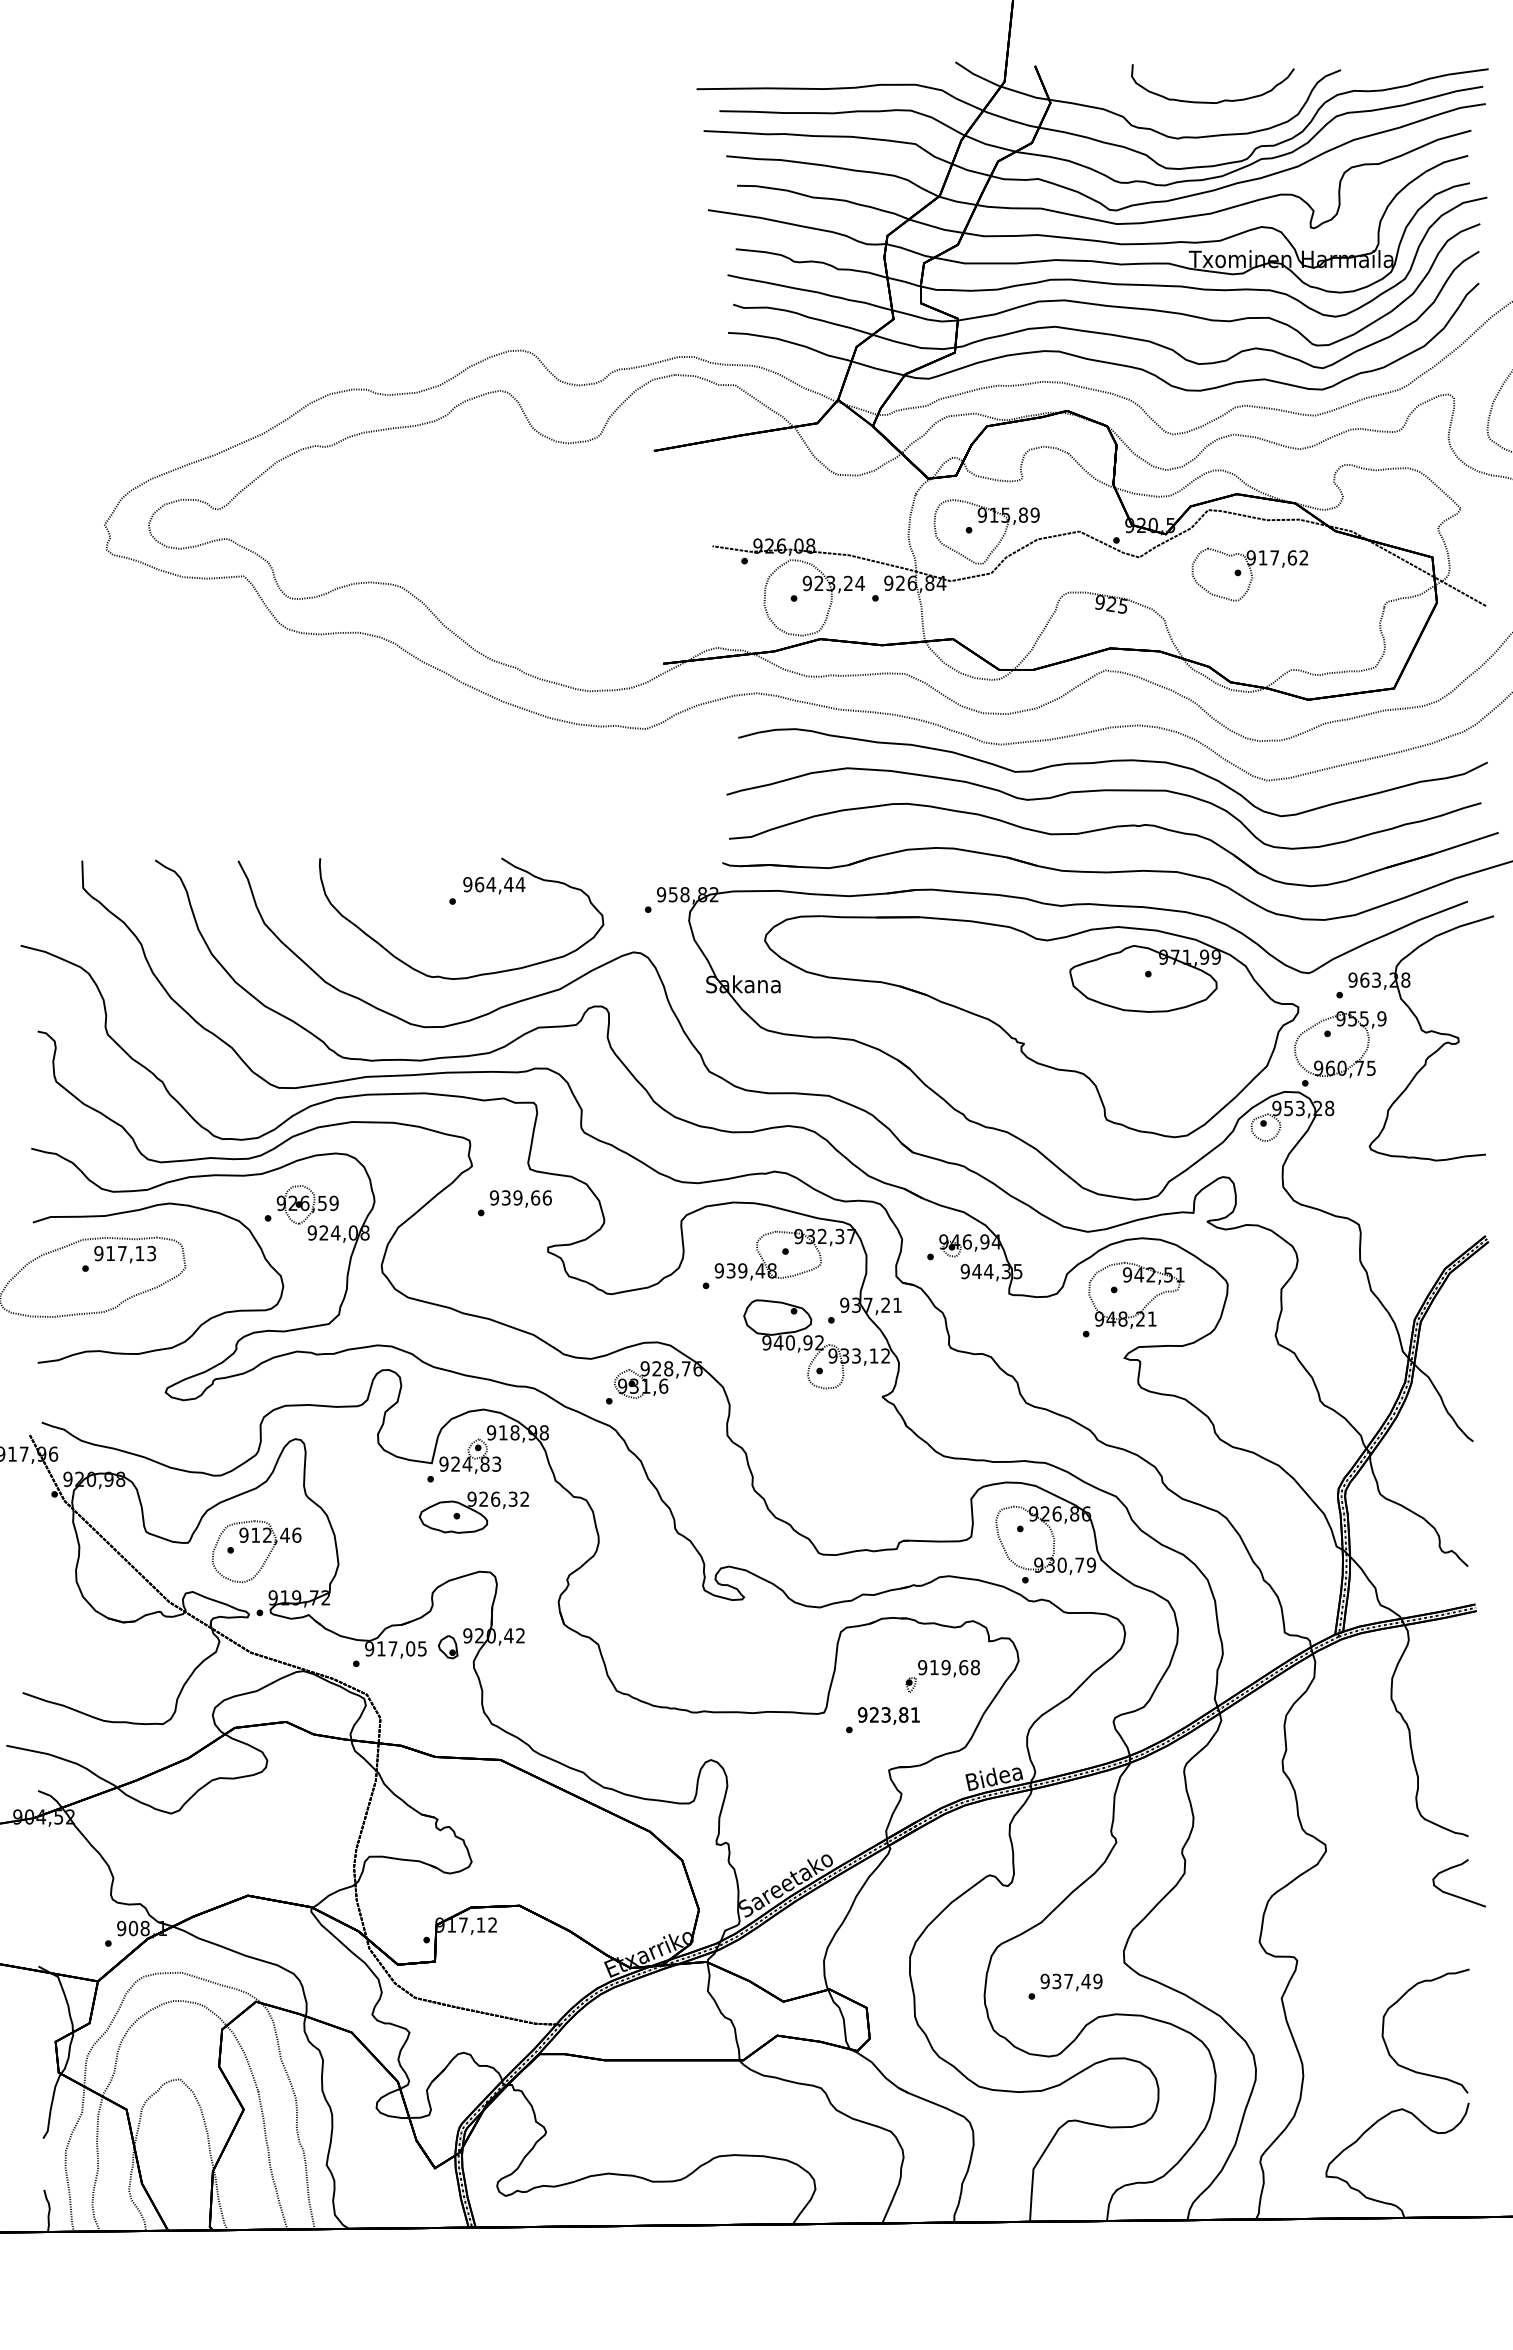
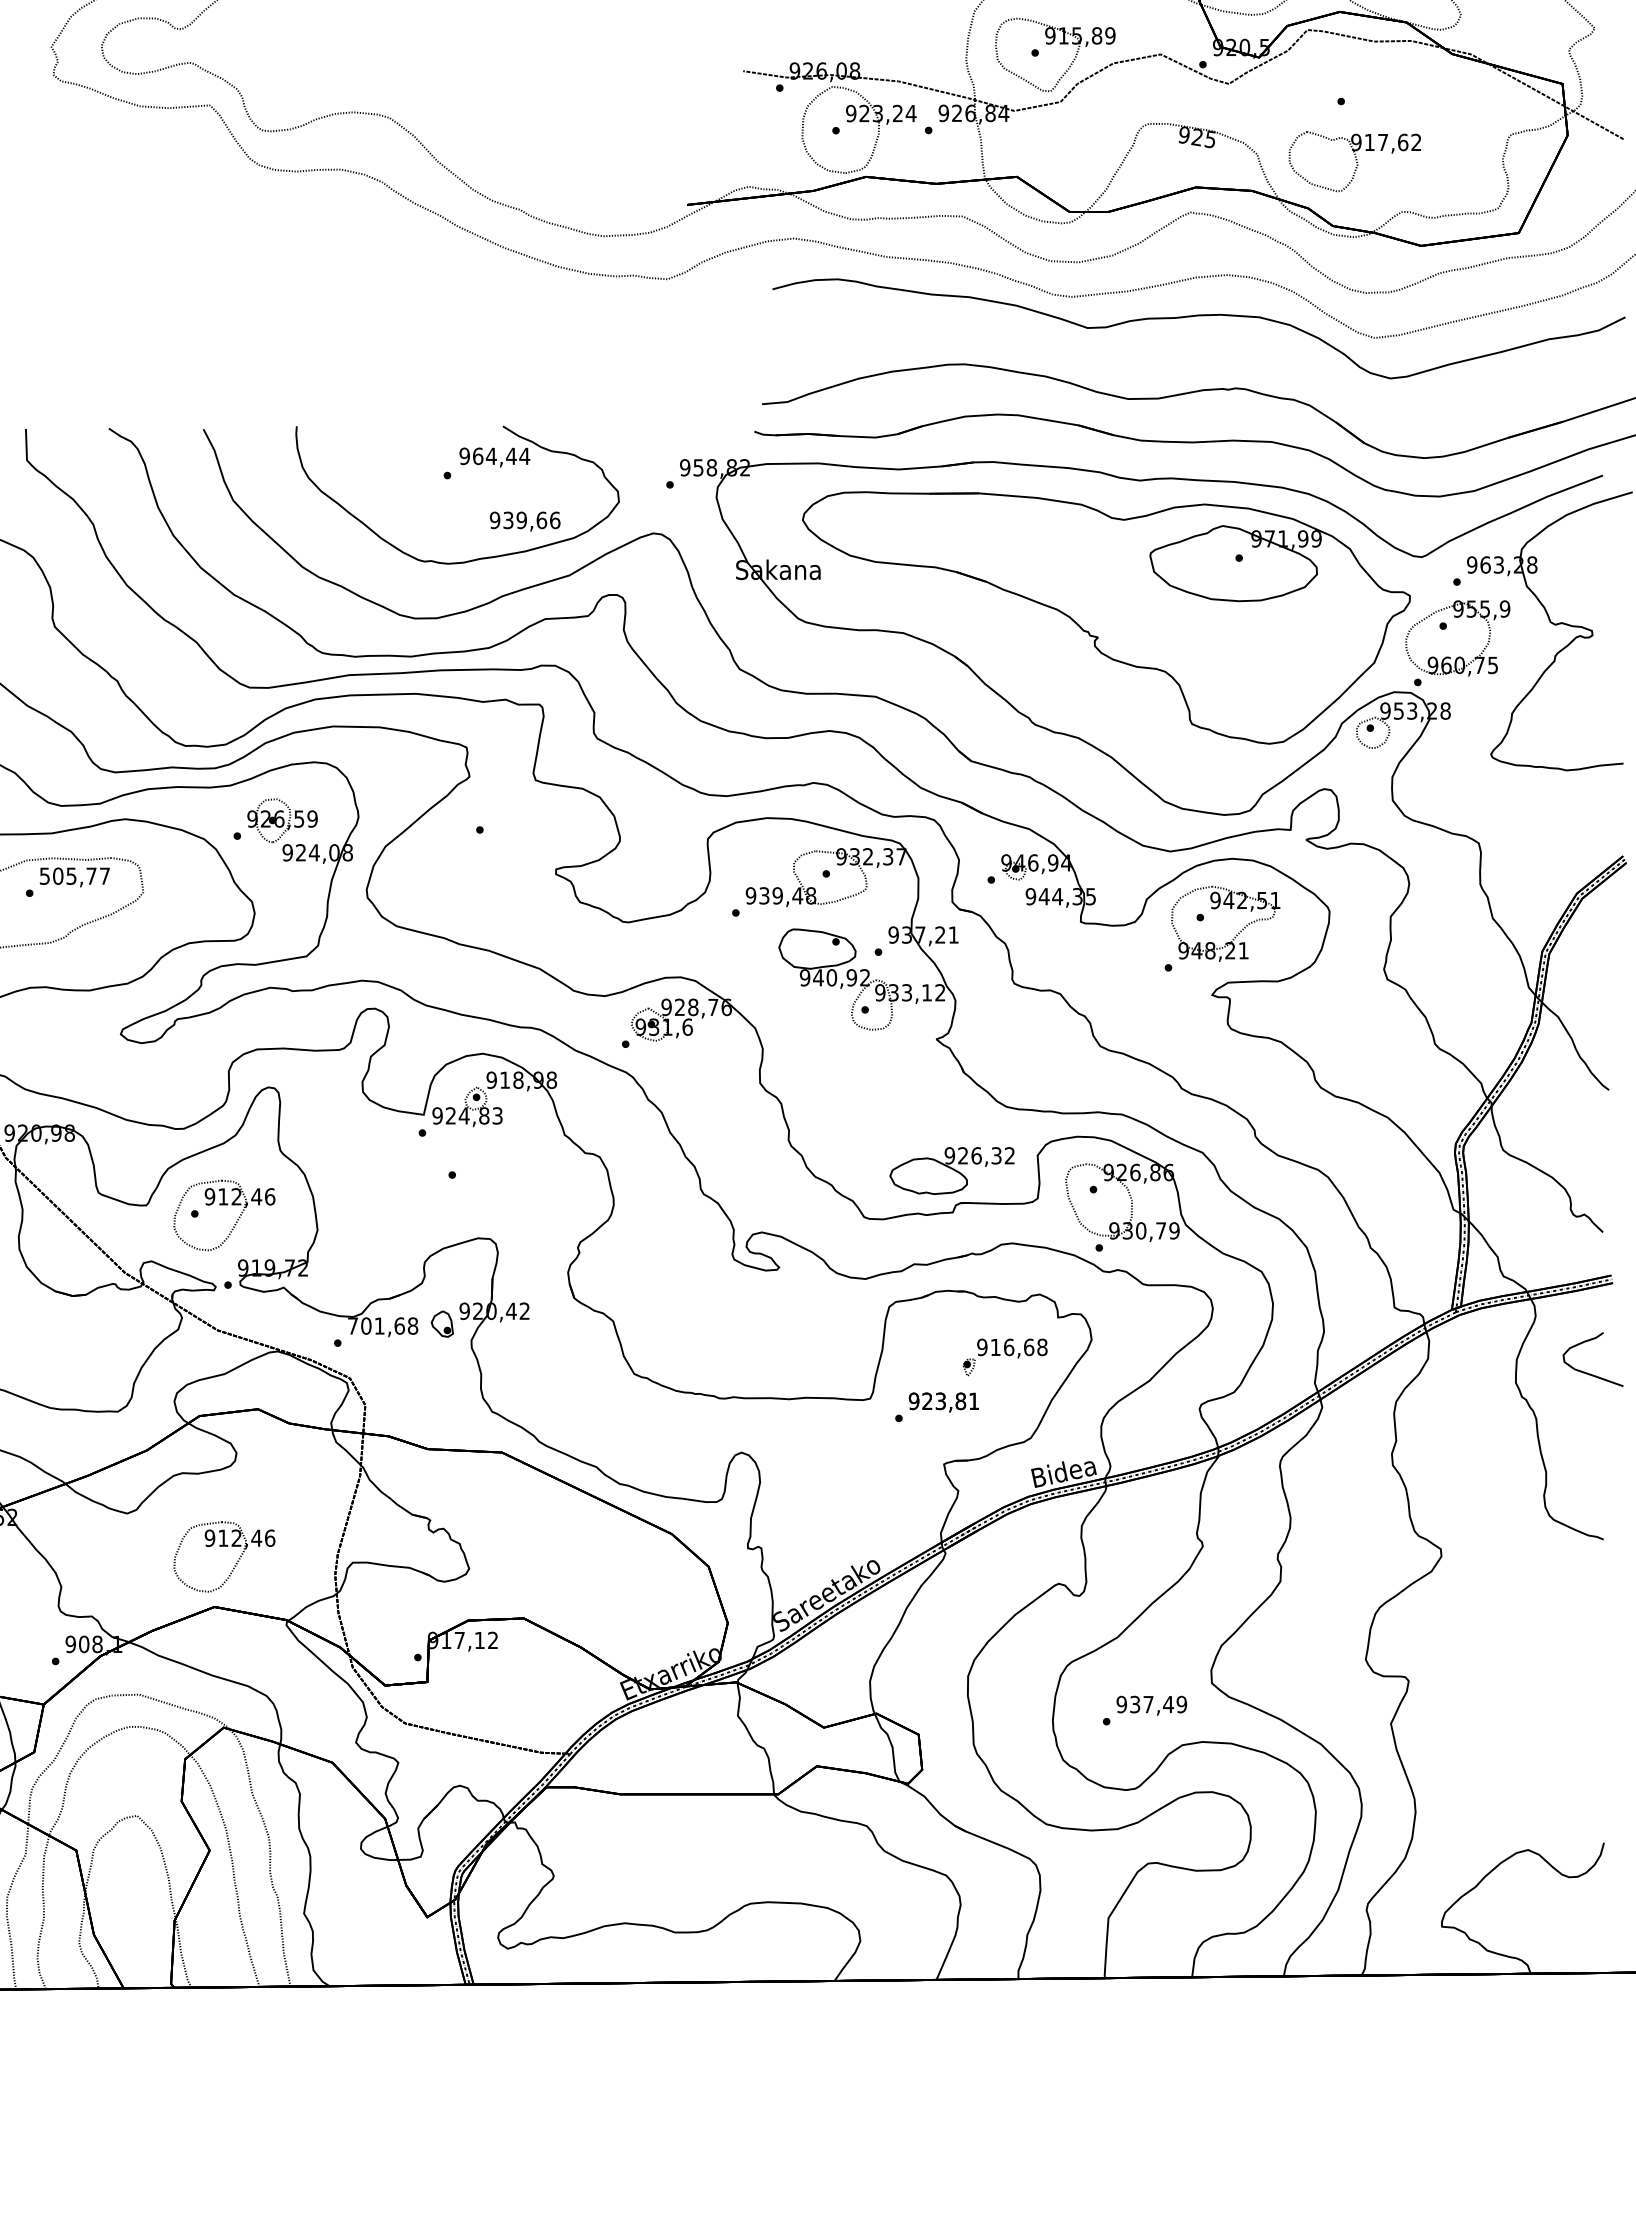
part: (1249, 574) -> (1354, 161), moved
curve: (1103, 791) -> (1188, 350), removed
text: (520, 1198) -> (524, 521), moved
text: (124, 1253) -> (73, 876), 917,13 -> 505,77
part: (473, 1512) -> (951, 1170), moved
text: (395, 1648) -> (382, 1325), 917,05 -> 701,68
text: (945, 1667) -> (1008, 1347), 919,68 -> 916,68
part: (256, 1842) -> (224, 1546), added
curve: (1454, 1894) -> (1587, 1372), moved
curve: (1397, 2002) -> (1522, 1728), removed

